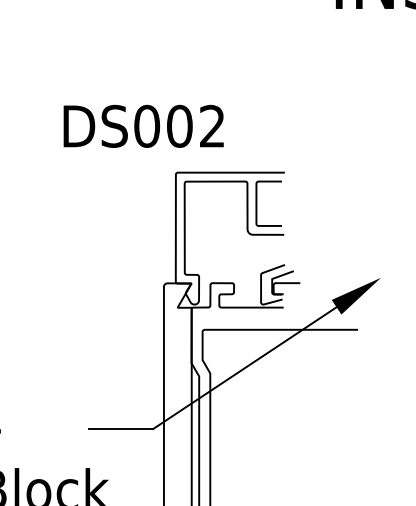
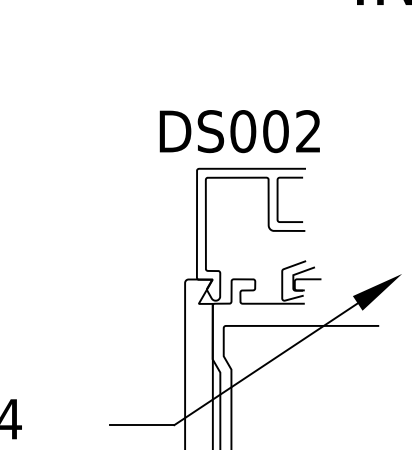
text: (143, 125) -> (239, 130), moved

